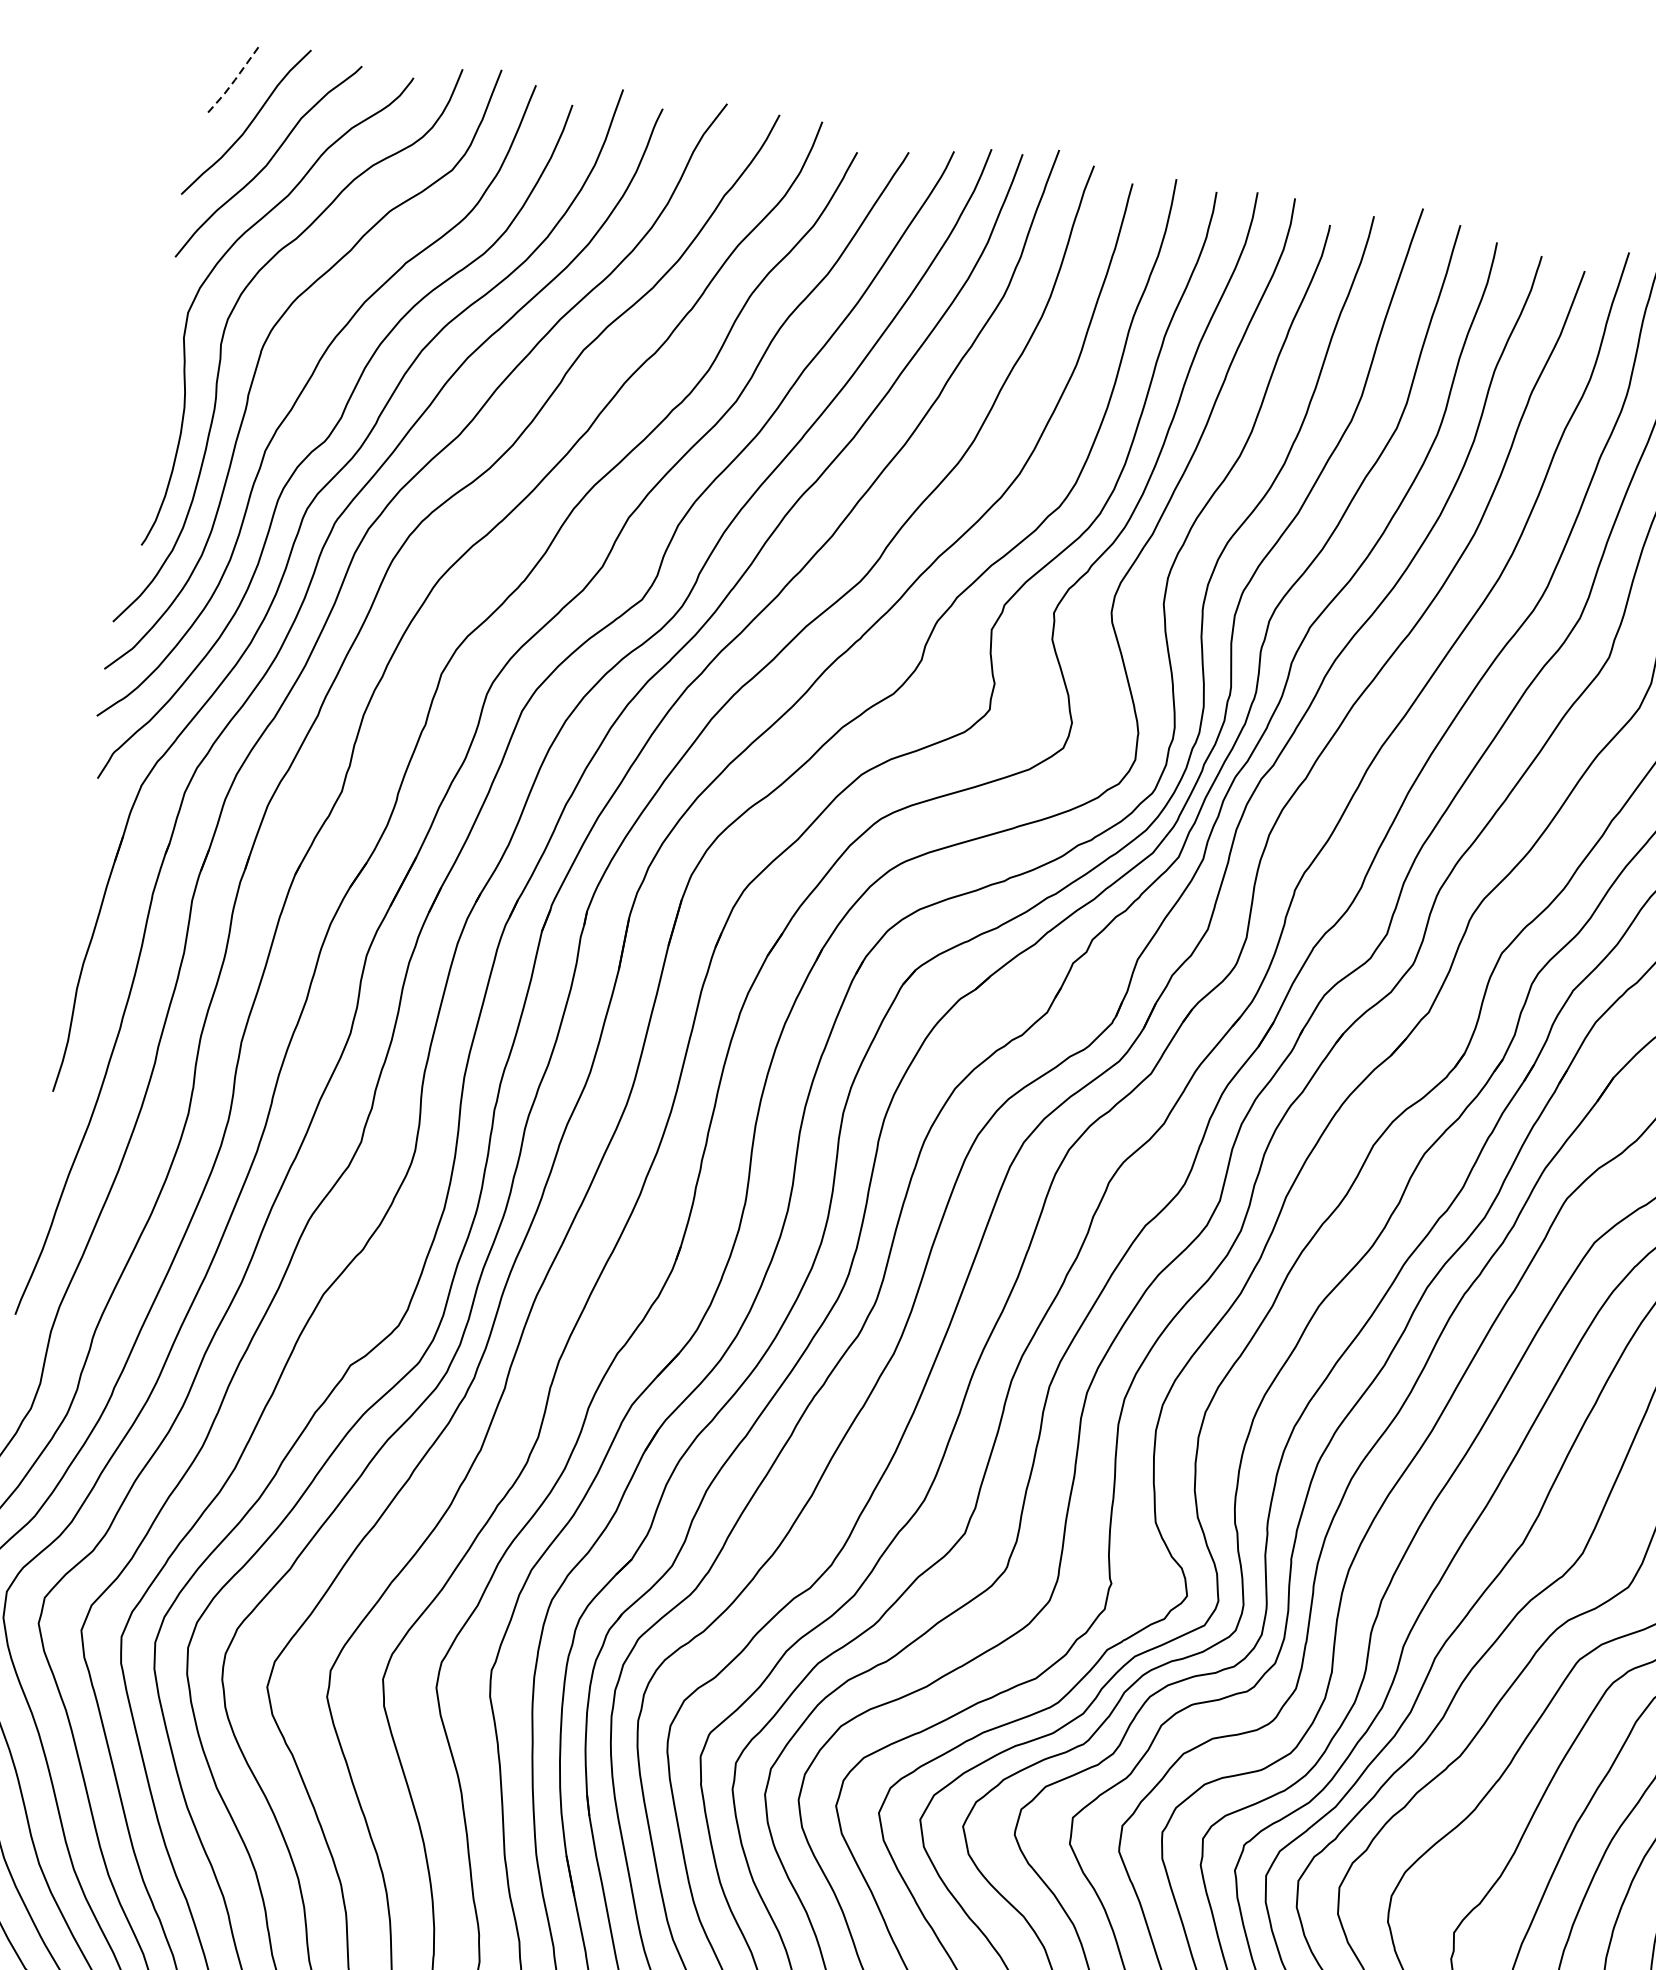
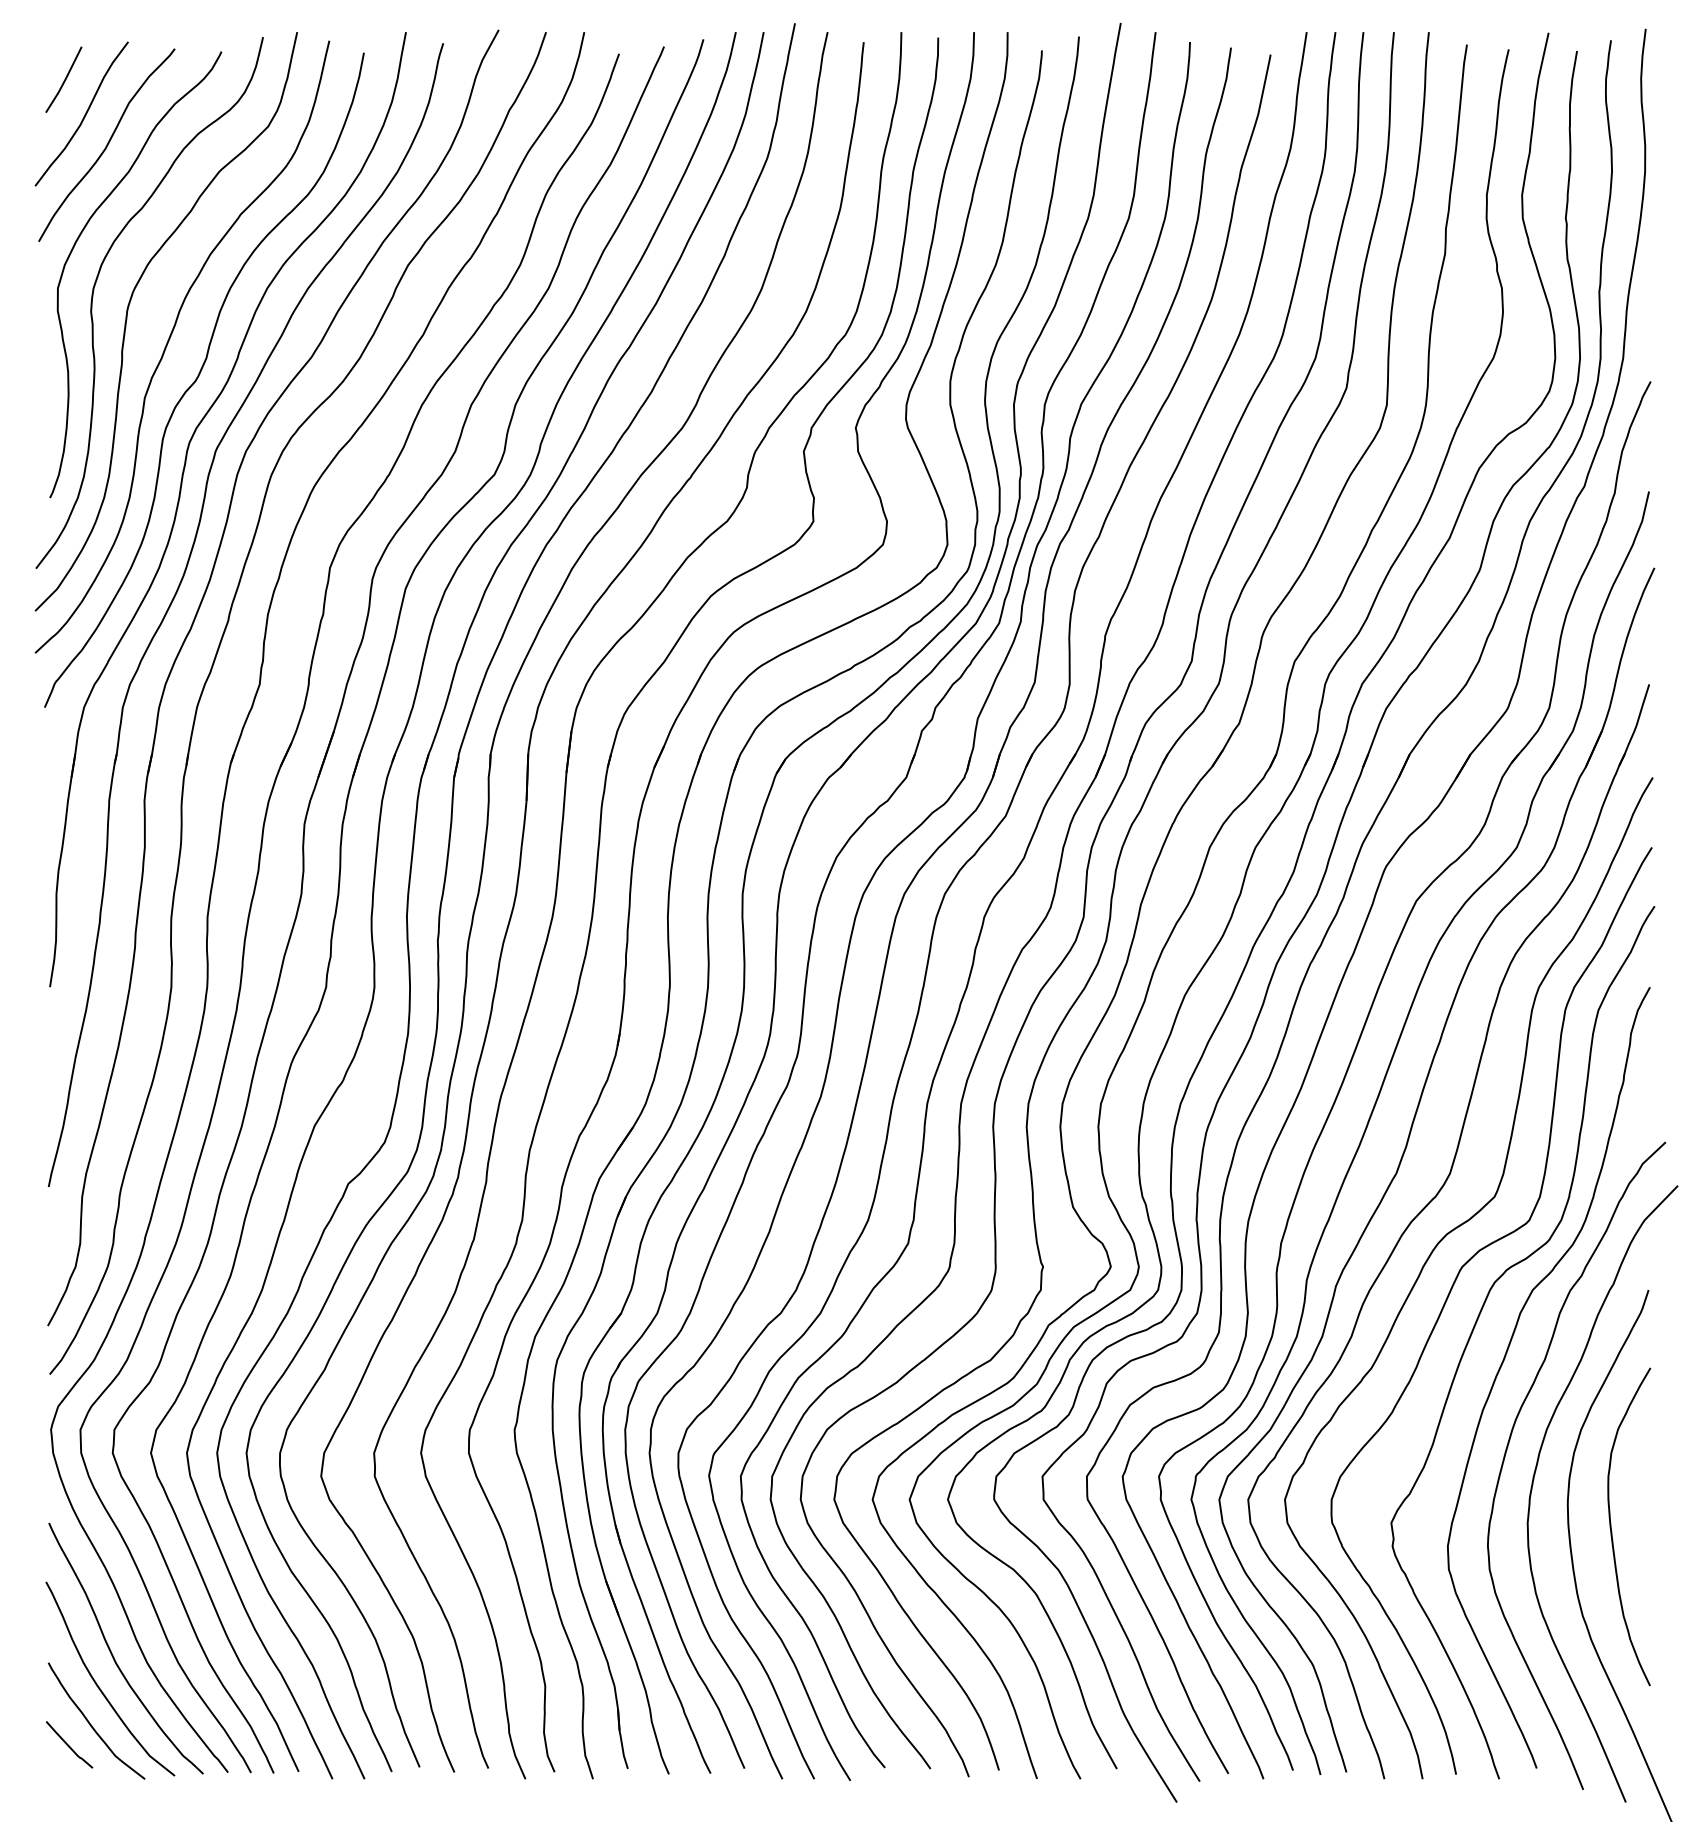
line: (234, 81) -> (65, 80), dashed -> solid

